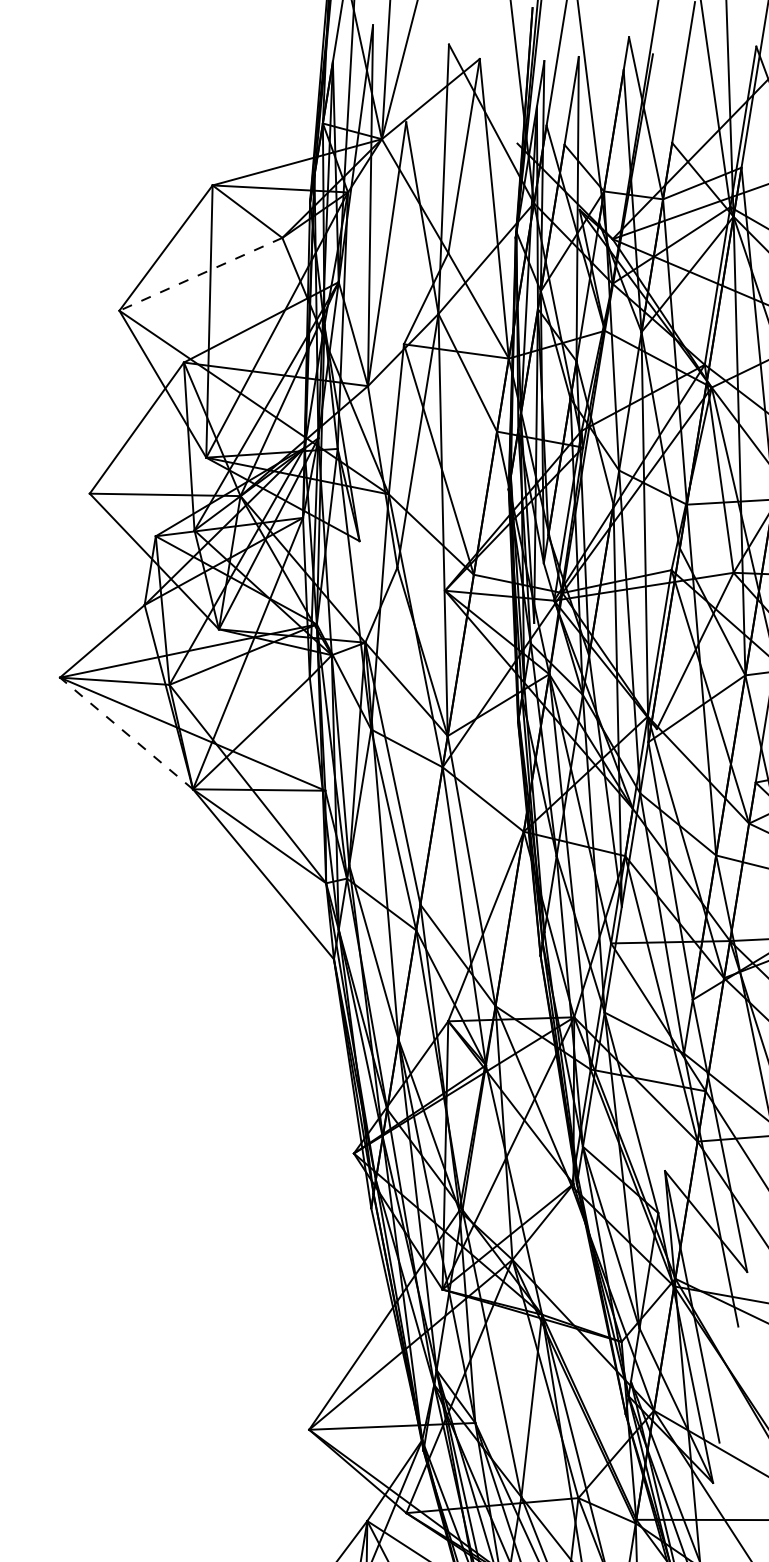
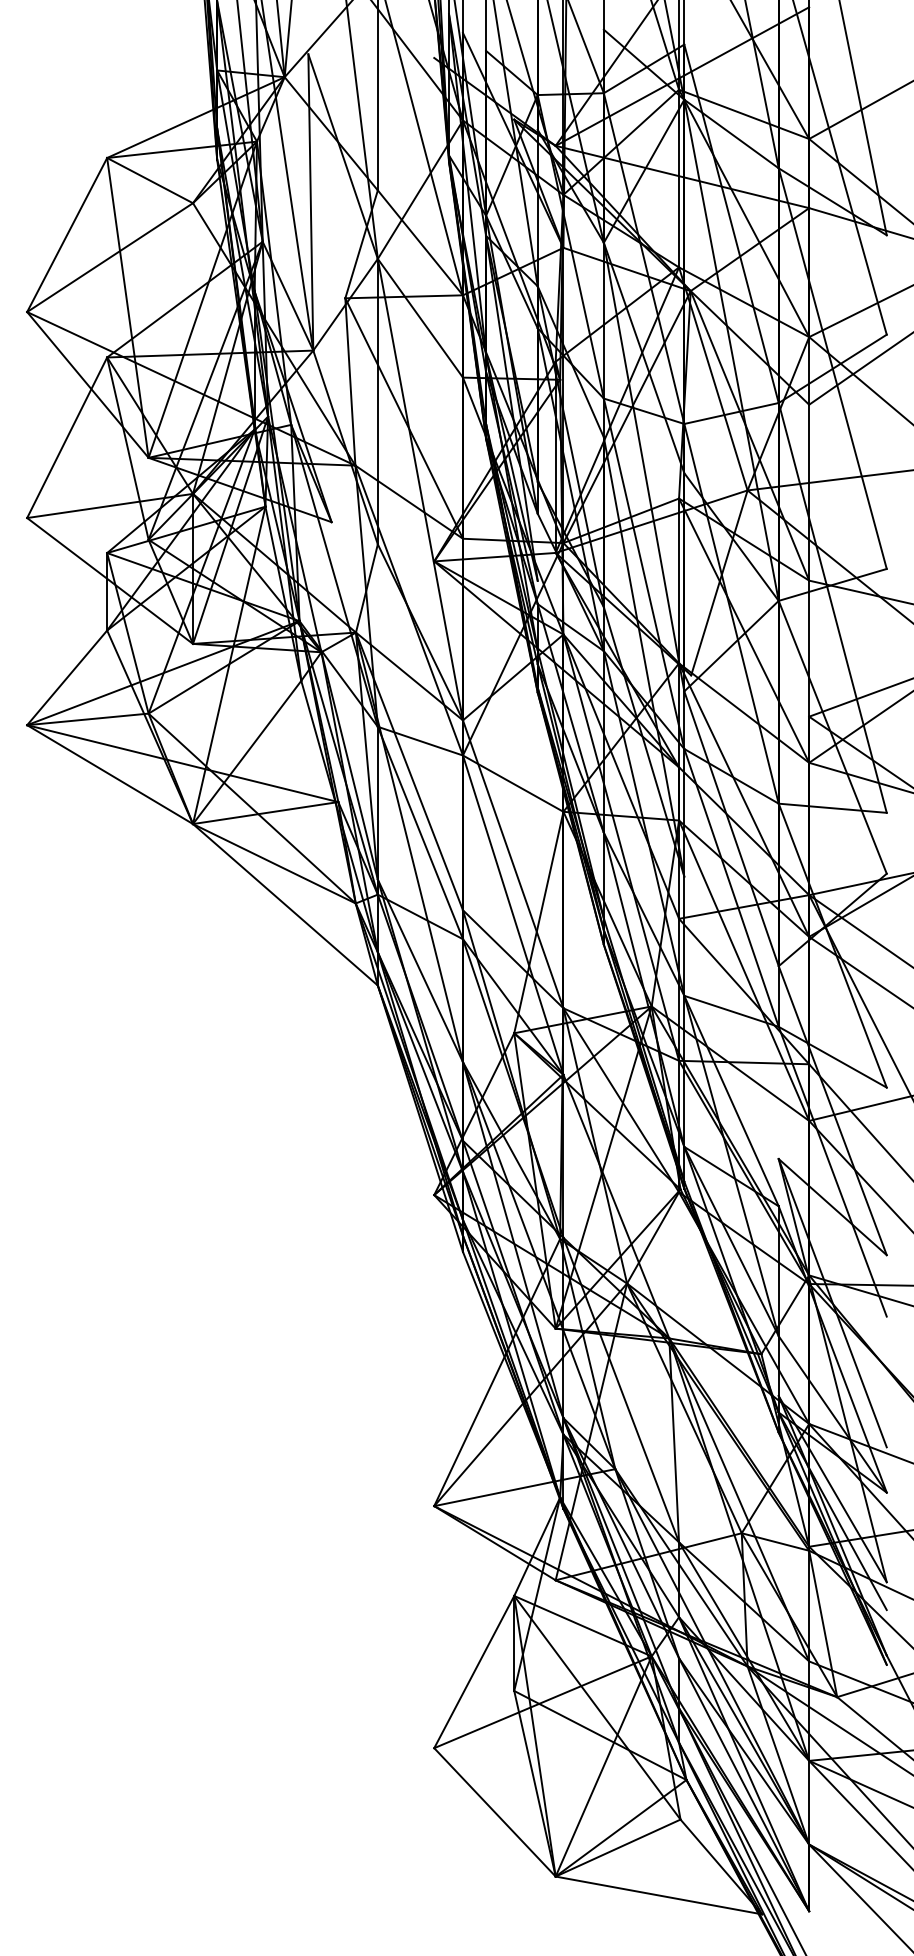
line: (200, 274) -> (109, 257), dashed -> solid
line: (126, 733) -> (110, 774), dashed -> solid

